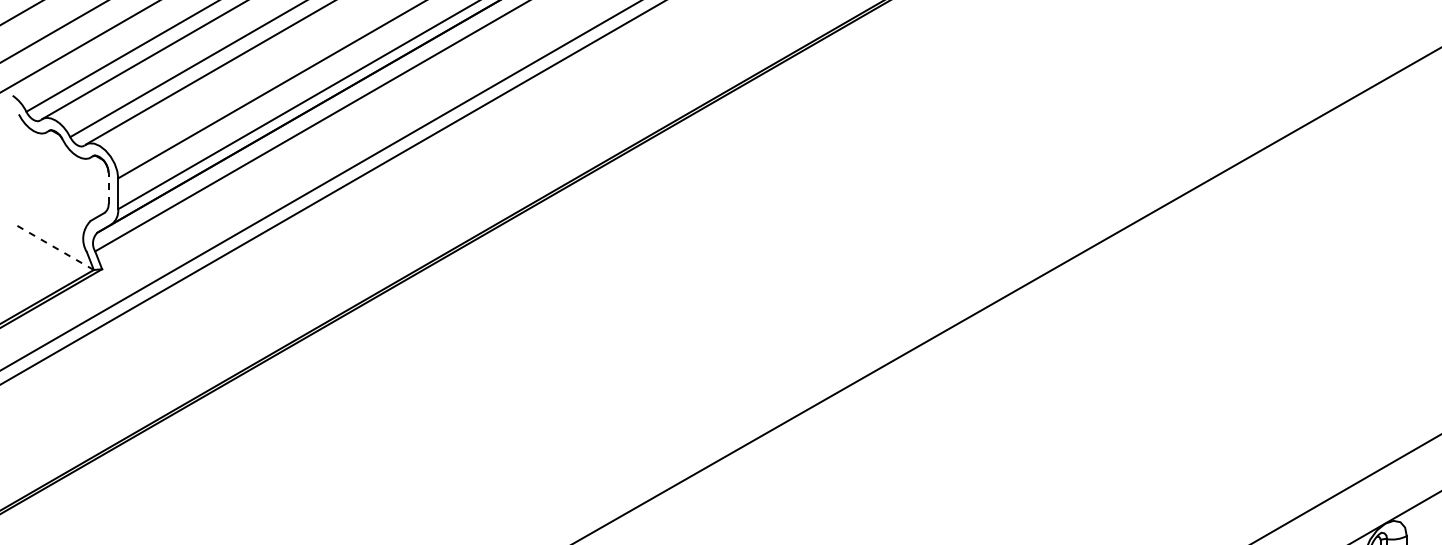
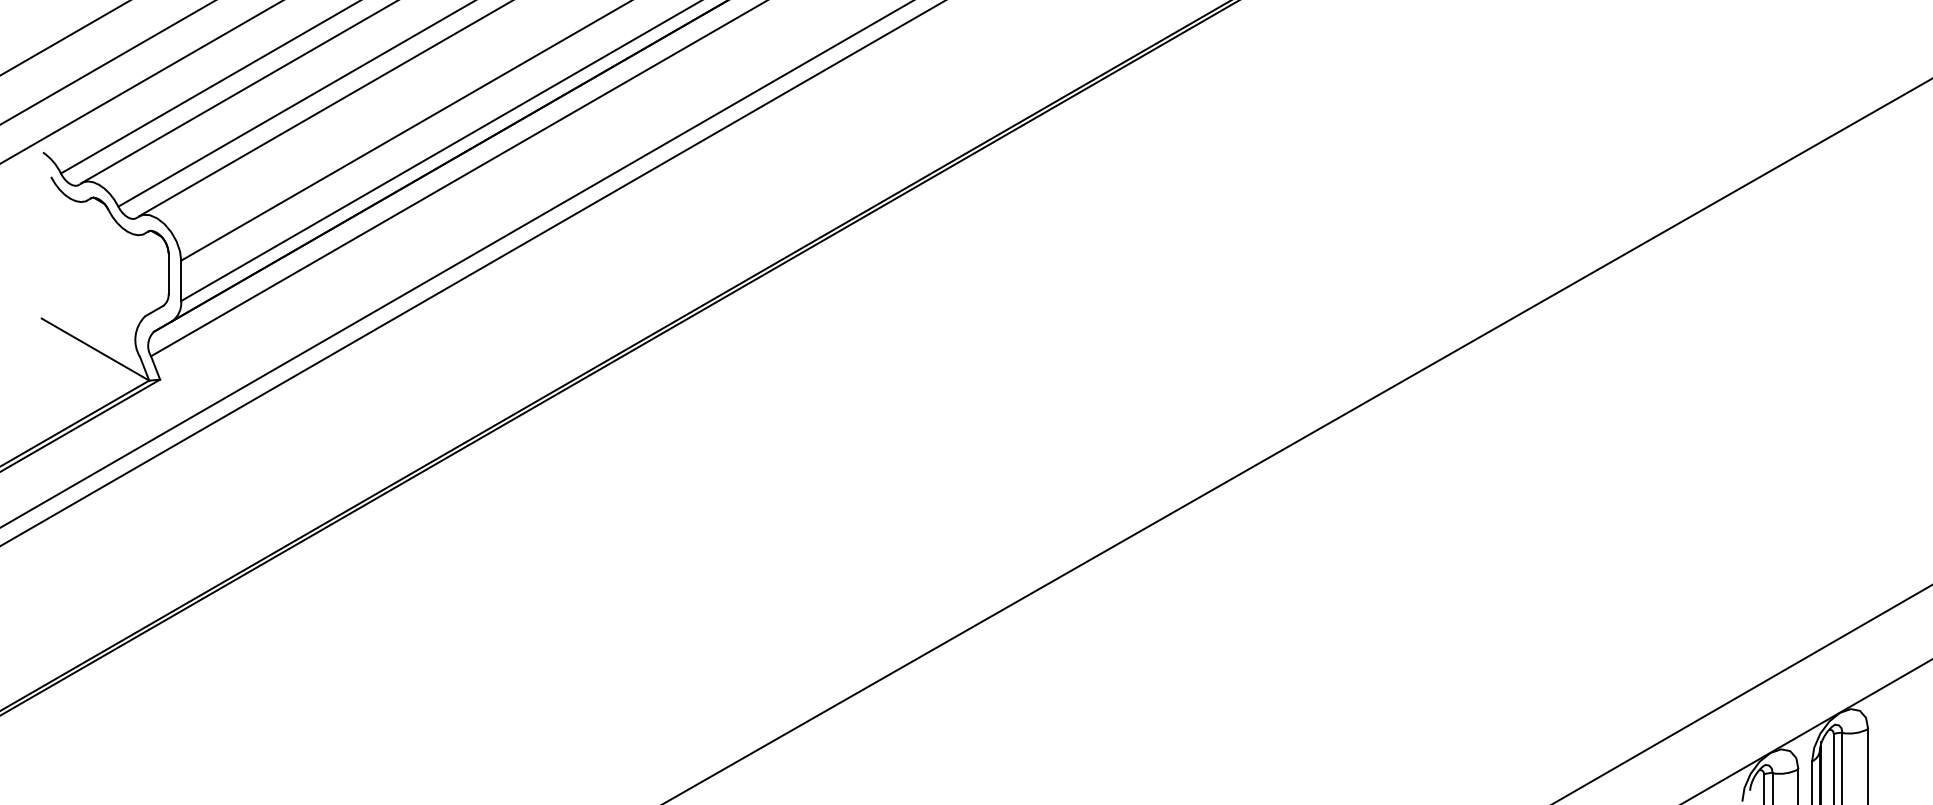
line: (108, 188) -> (168, 273), dashed -> solid
line: (52, 246) -> (95, 349), dashed -> solid

